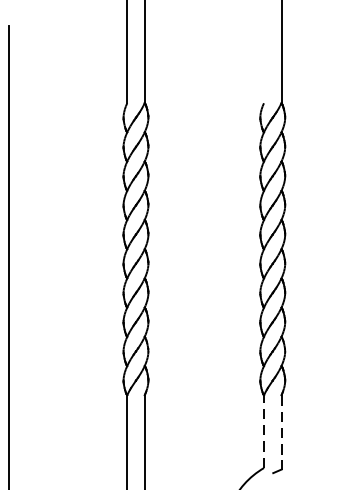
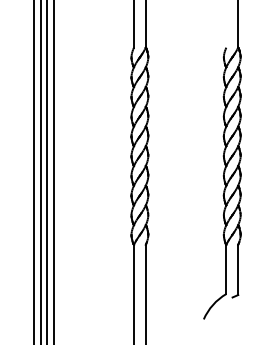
line: (264, 431) -> (226, 269), dashed -> solid
line: (281, 433) -> (238, 270), dashed -> solid

